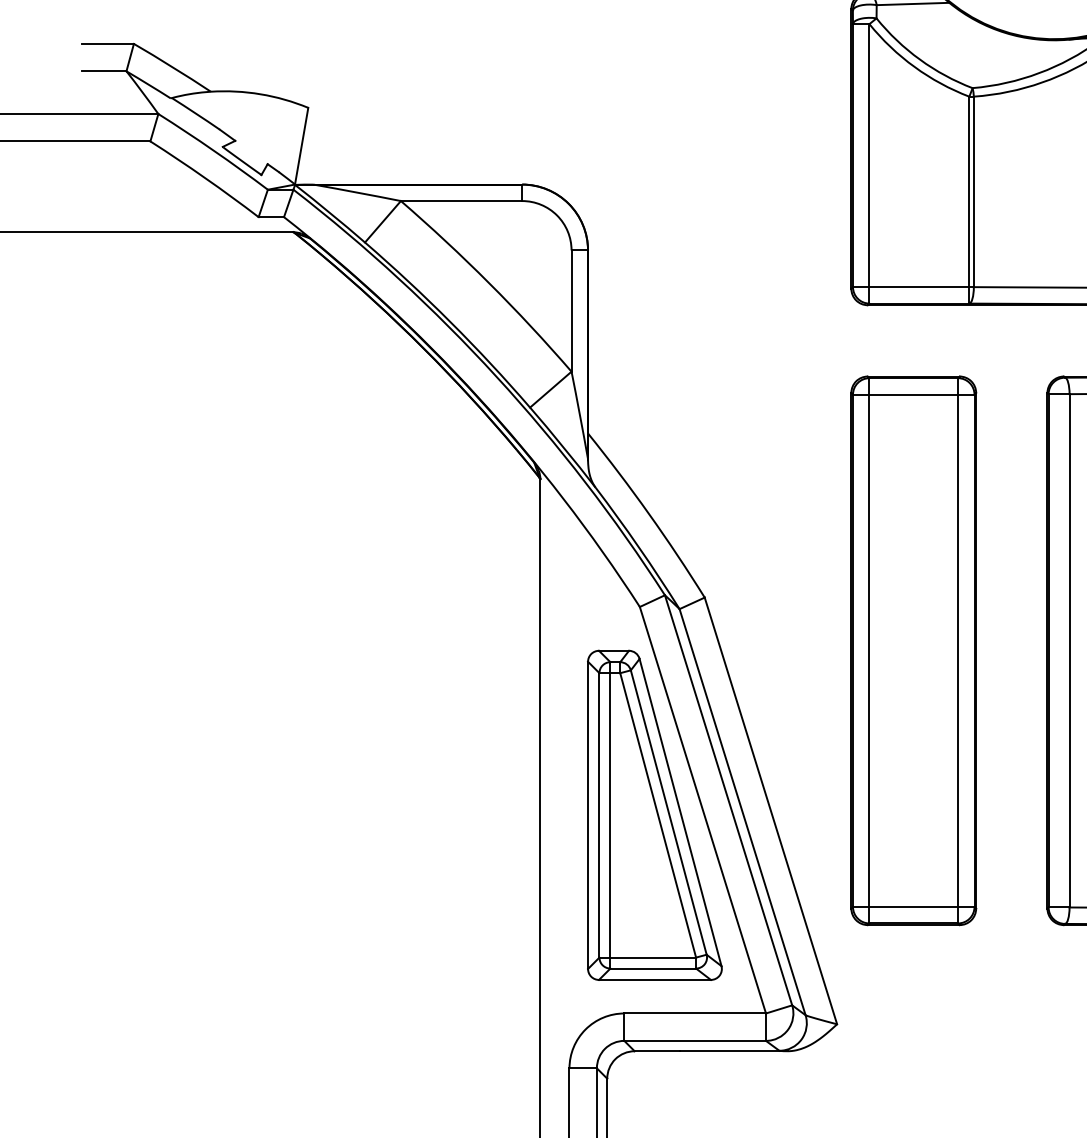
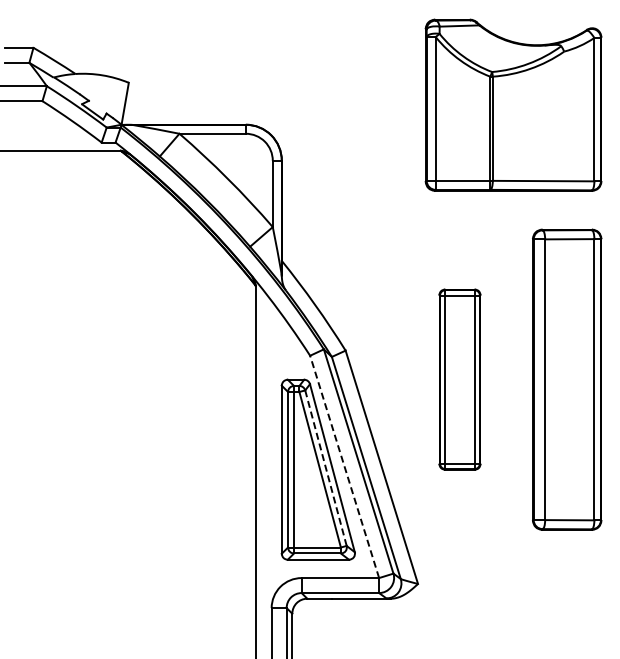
part: (912, 650) -> (459, 379), size x0.6
line: (702, 809) -> (344, 466), solid -> dashed
line: (667, 811) -> (325, 467), solid -> dashed

